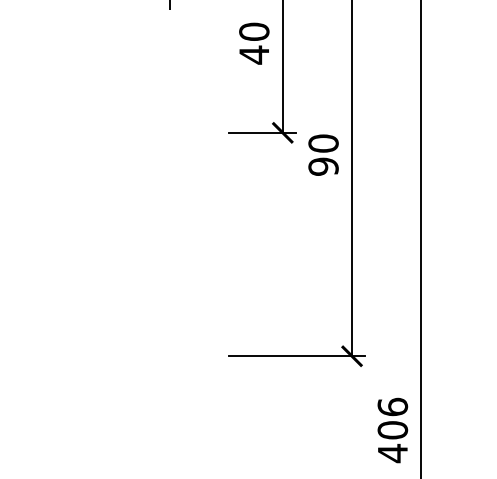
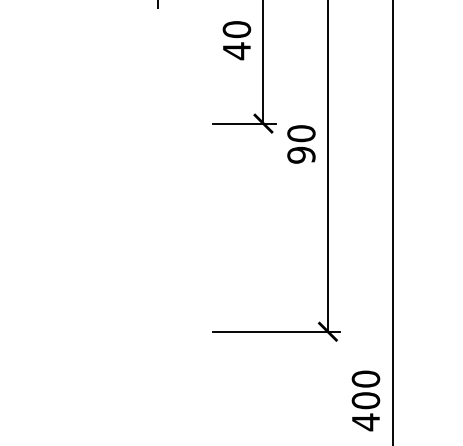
text: (392, 406) -> (365, 378), 406 -> 400

